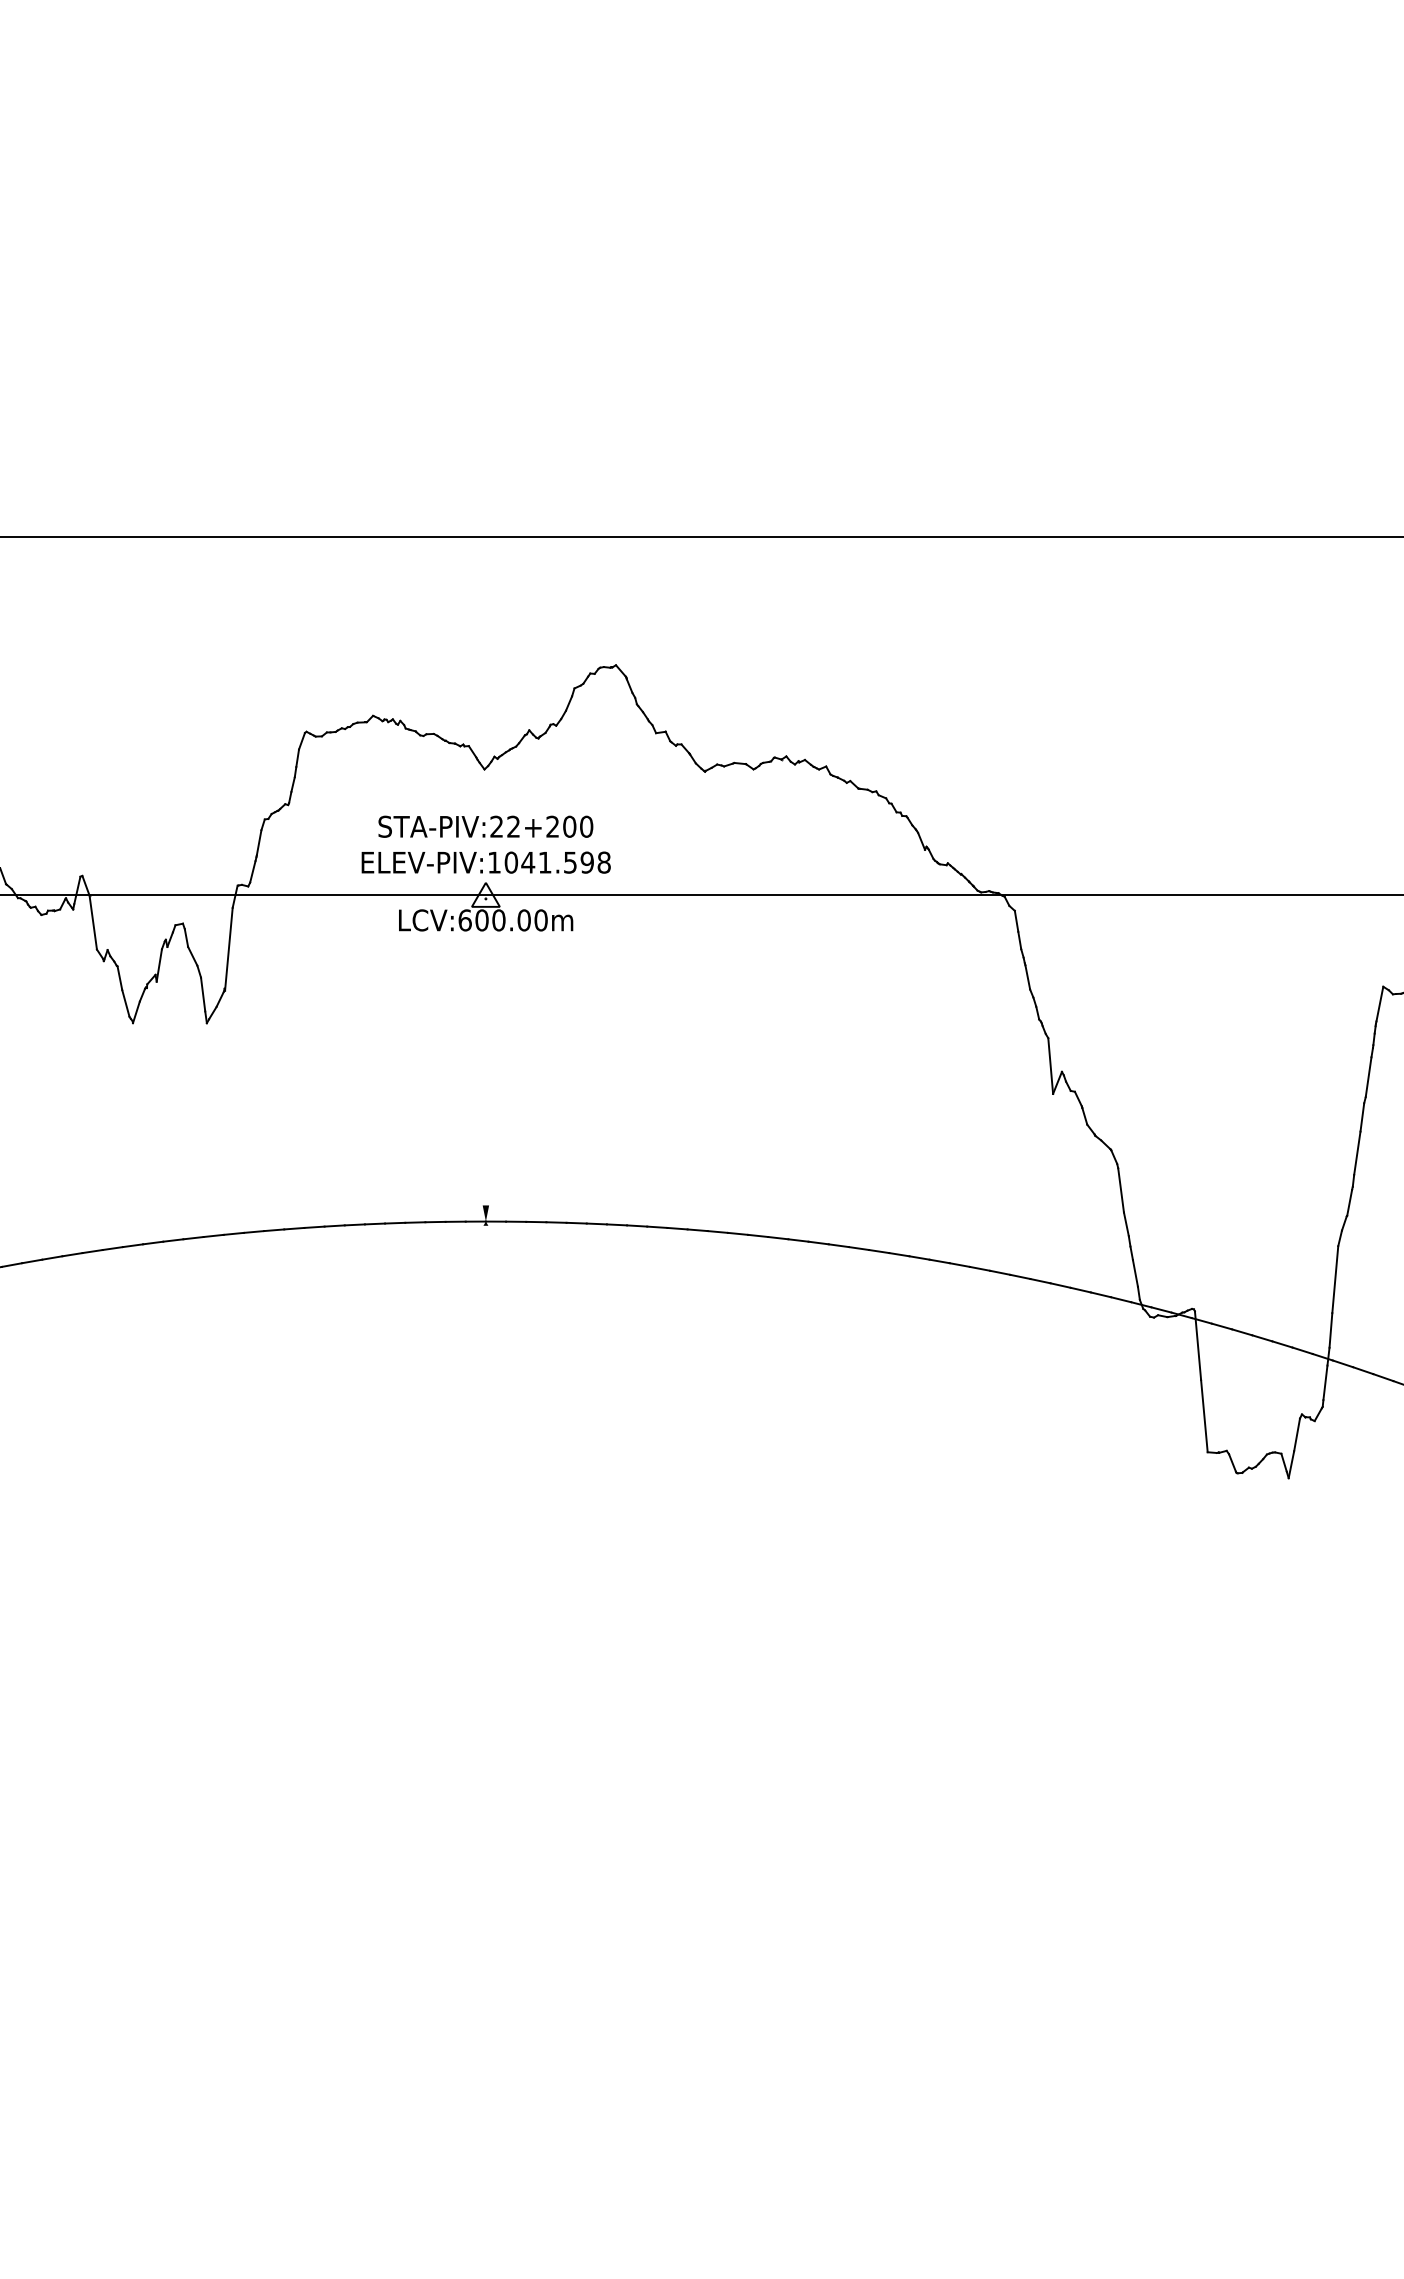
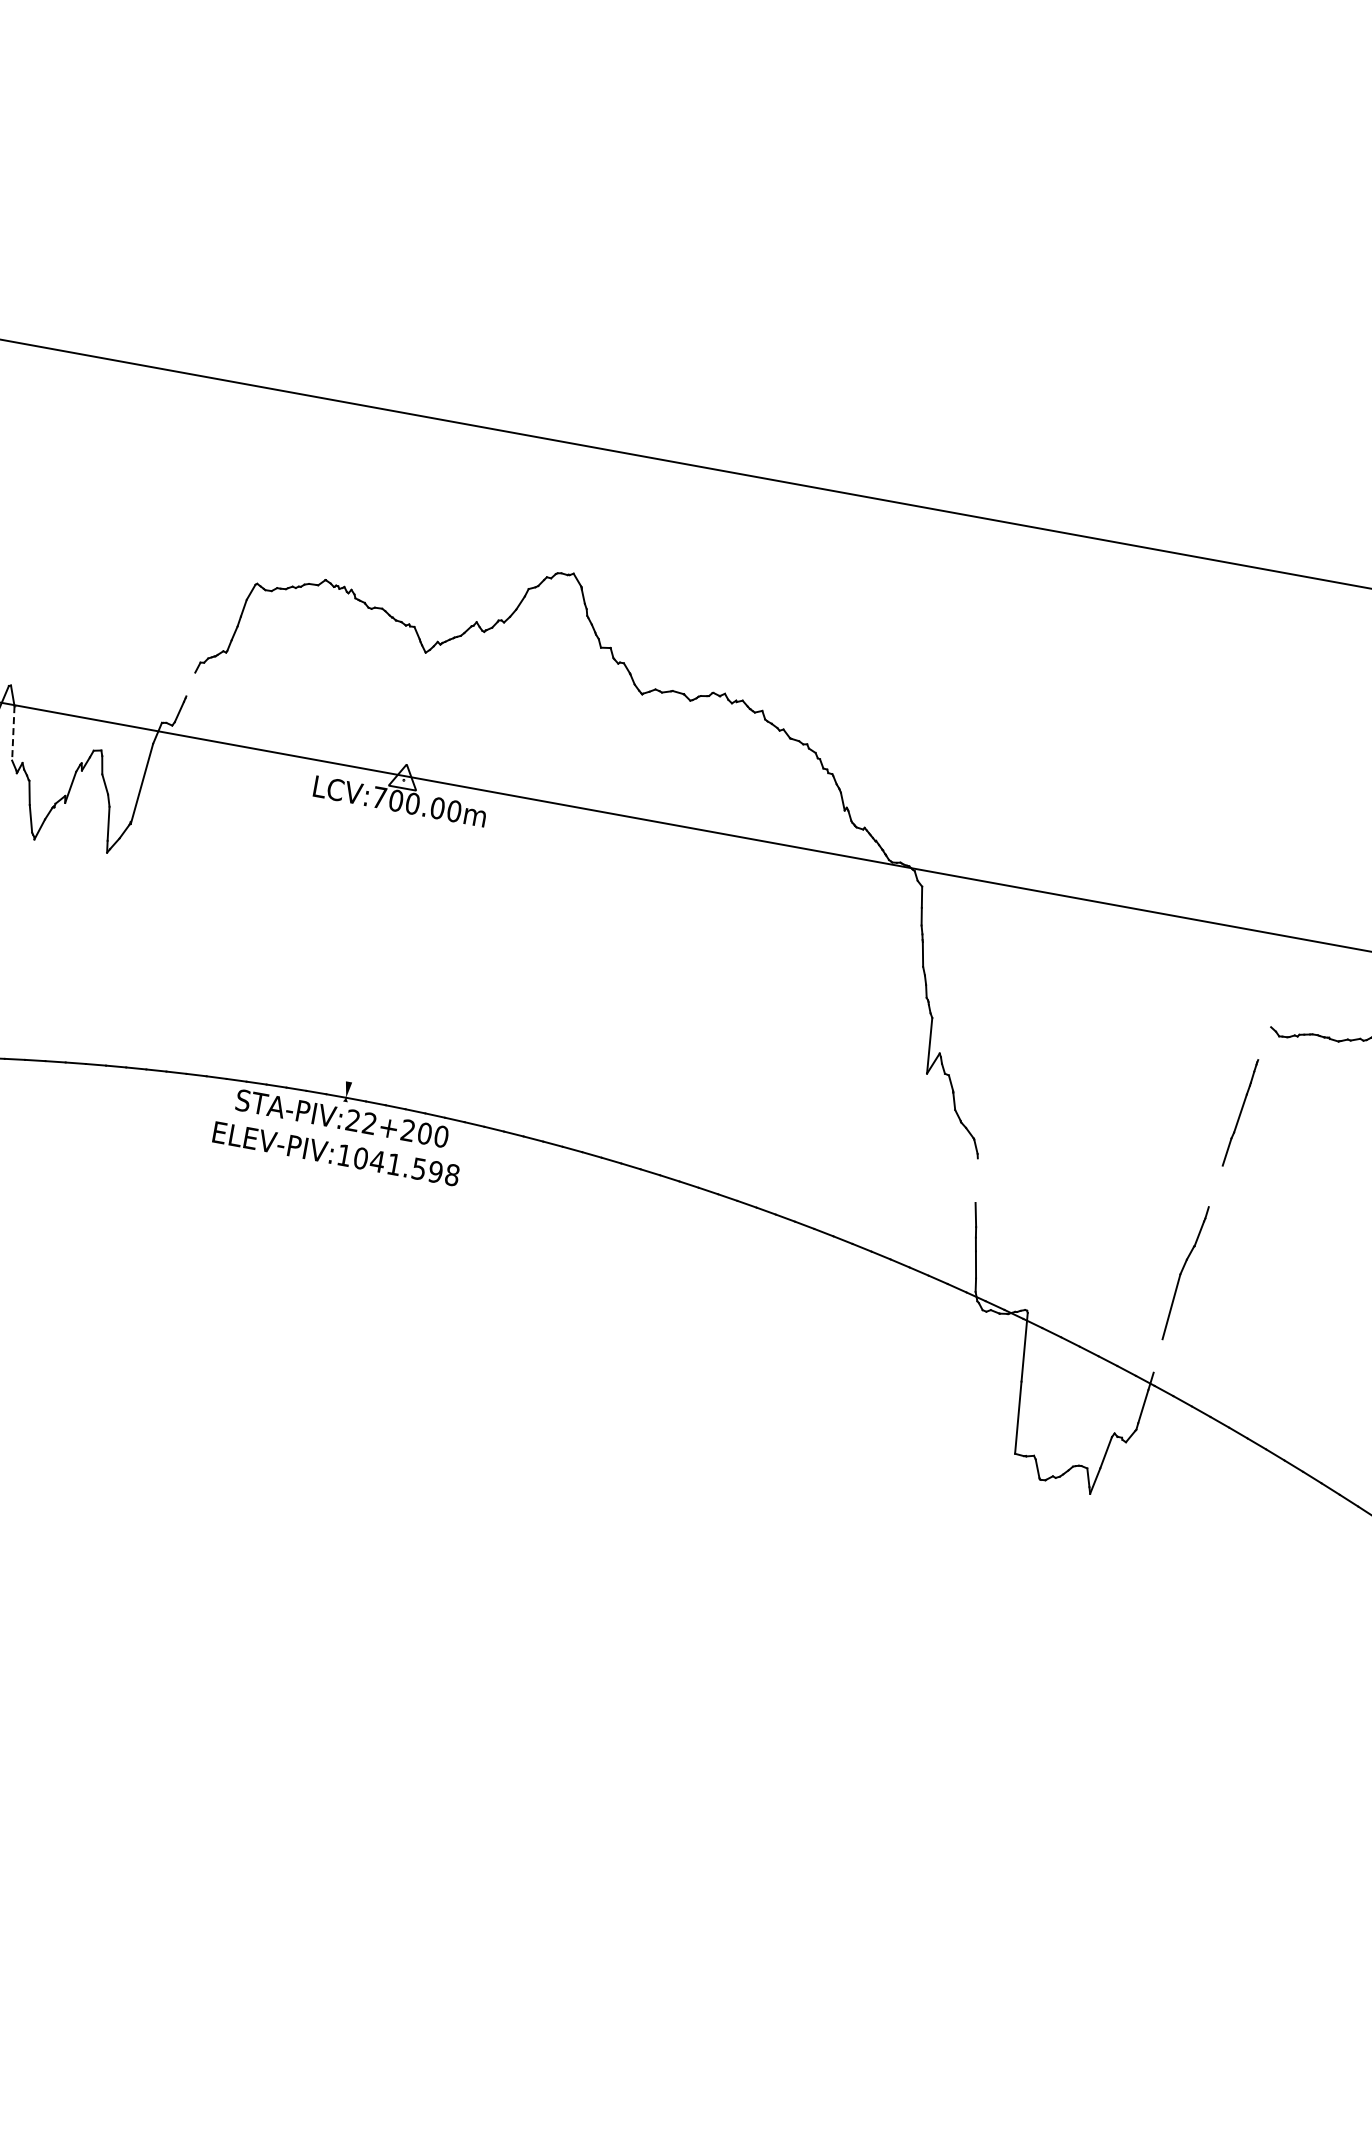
line: (258, 842) -> (190, 684), removed
text: (485, 844) -> (338, 1135), moved
text: (464, 920) -> (378, 797), LCV:600.00m -> LCV:700.00m
line: (93, 923) -> (13, 734), solid -> dashed
line: (1379, 1003) -> (1264, 1042), removed
line: (1357, 1152) -> (1216, 1185), removed
line: (1120, 1190) -> (976, 1180), removed
line: (1330, 1330) -> (1157, 1355), removed

